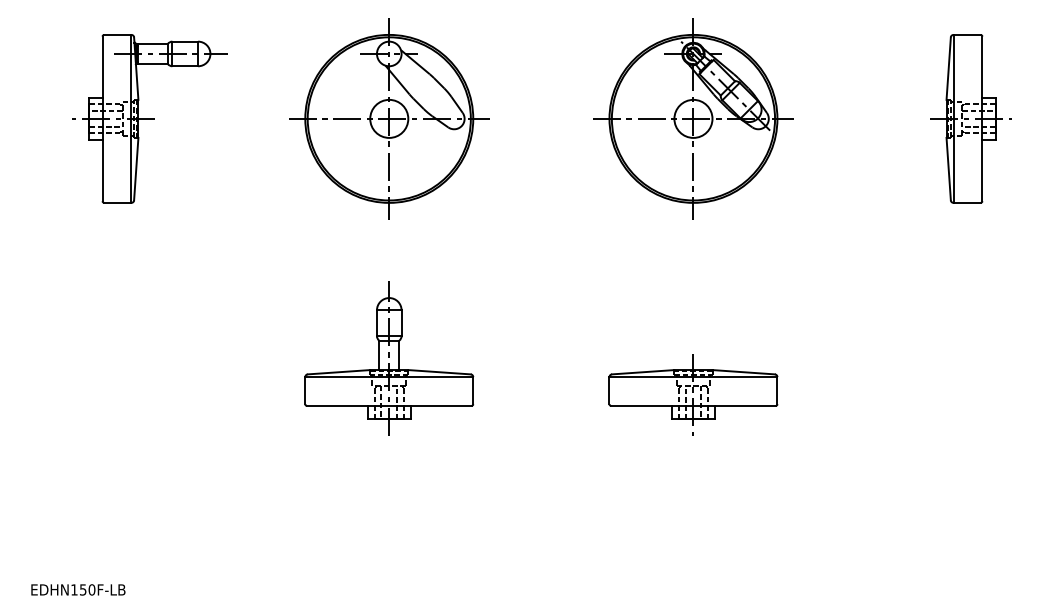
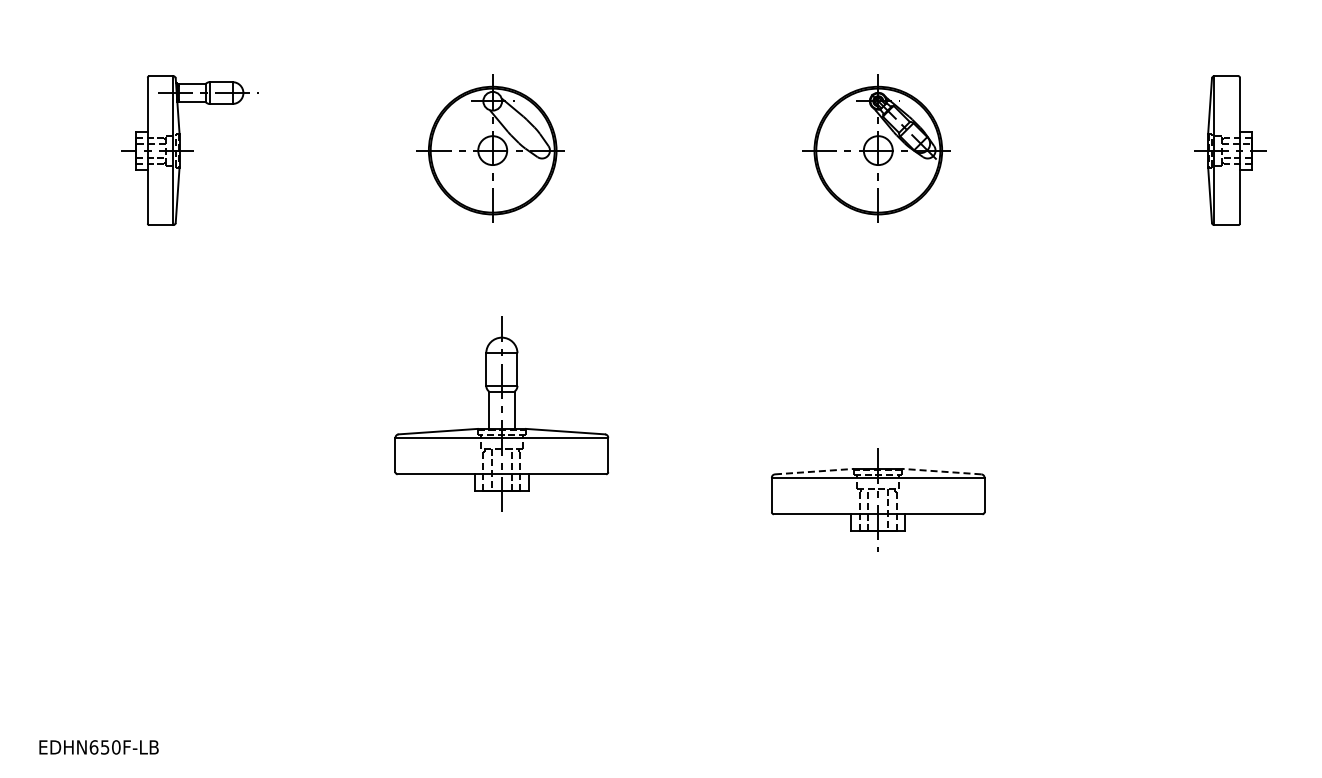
part: (149, 118) -> (189, 150), size x0.7
part: (388, 118) -> (492, 150), size x0.6
part: (693, 118) -> (878, 150), size x0.6
part: (970, 118) -> (1229, 150), size x0.7
part: (388, 357) -> (501, 413), moved
line: (643, 372) -> (814, 471), solid -> dashed
line: (743, 372) -> (941, 471), solid -> dashed
text: (74, 589) -> (93, 747), EDHN150F-LB -> EDHN650F-LB

